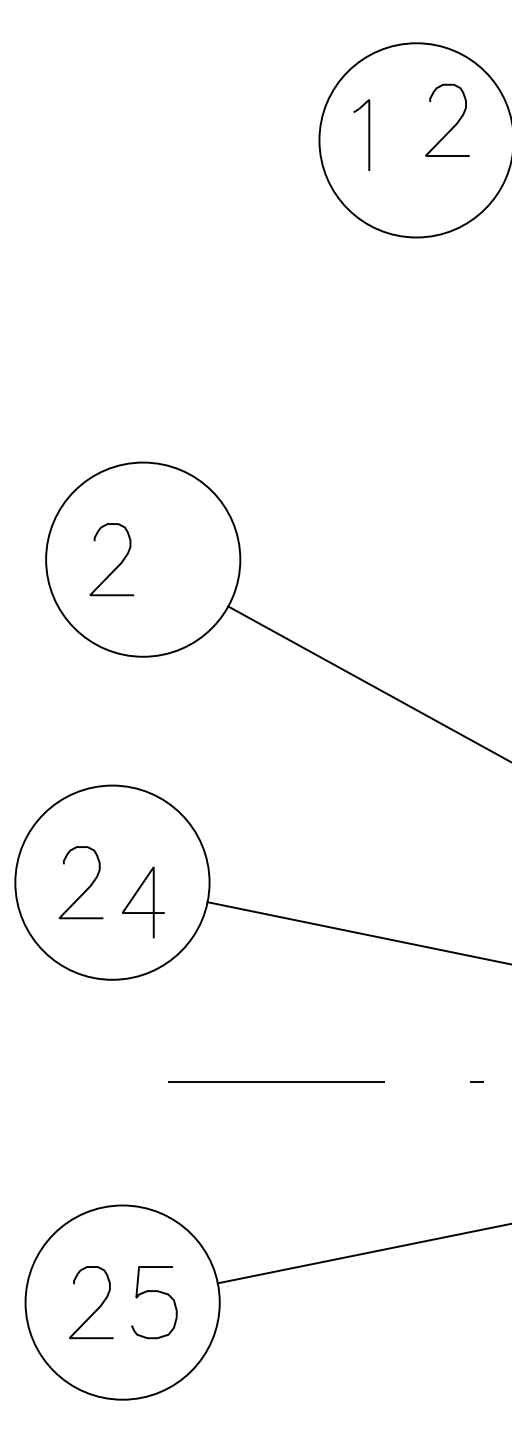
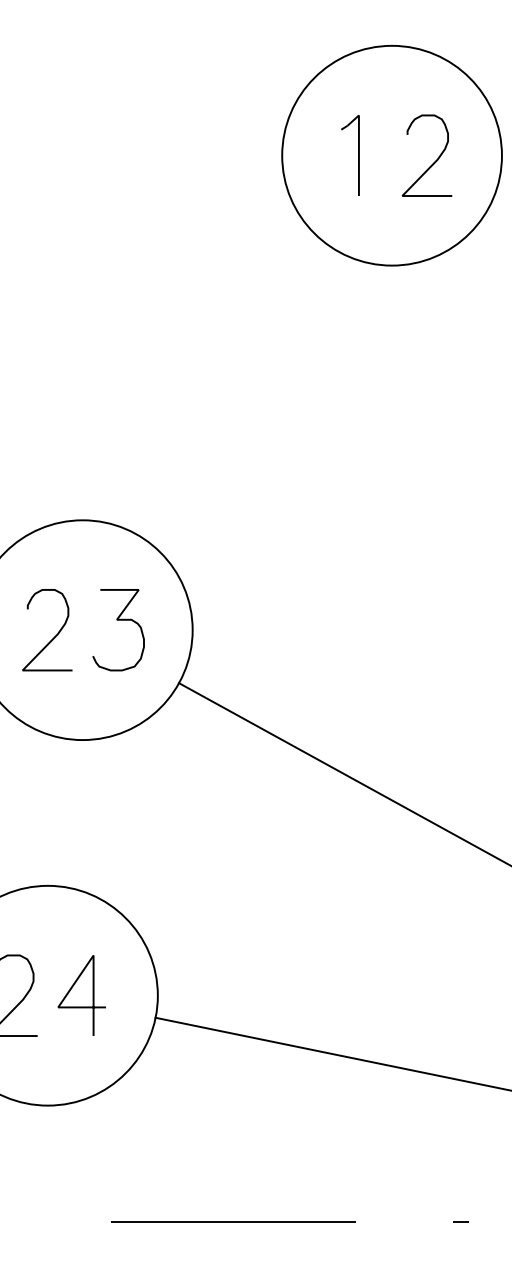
curve: (453, 125) -> (433, 161), moved
part: (368, 134) -> (358, 154), moved
curve: (174, 551) -> (118, 620), added
line: (152, 902) -> (92, 995), moved

